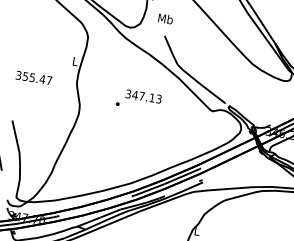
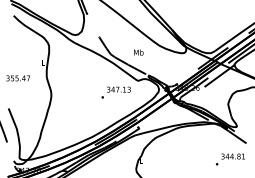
text: (165, 18) -> (138, 52), moved
text: (138, 99) -> (115, 92), moved

